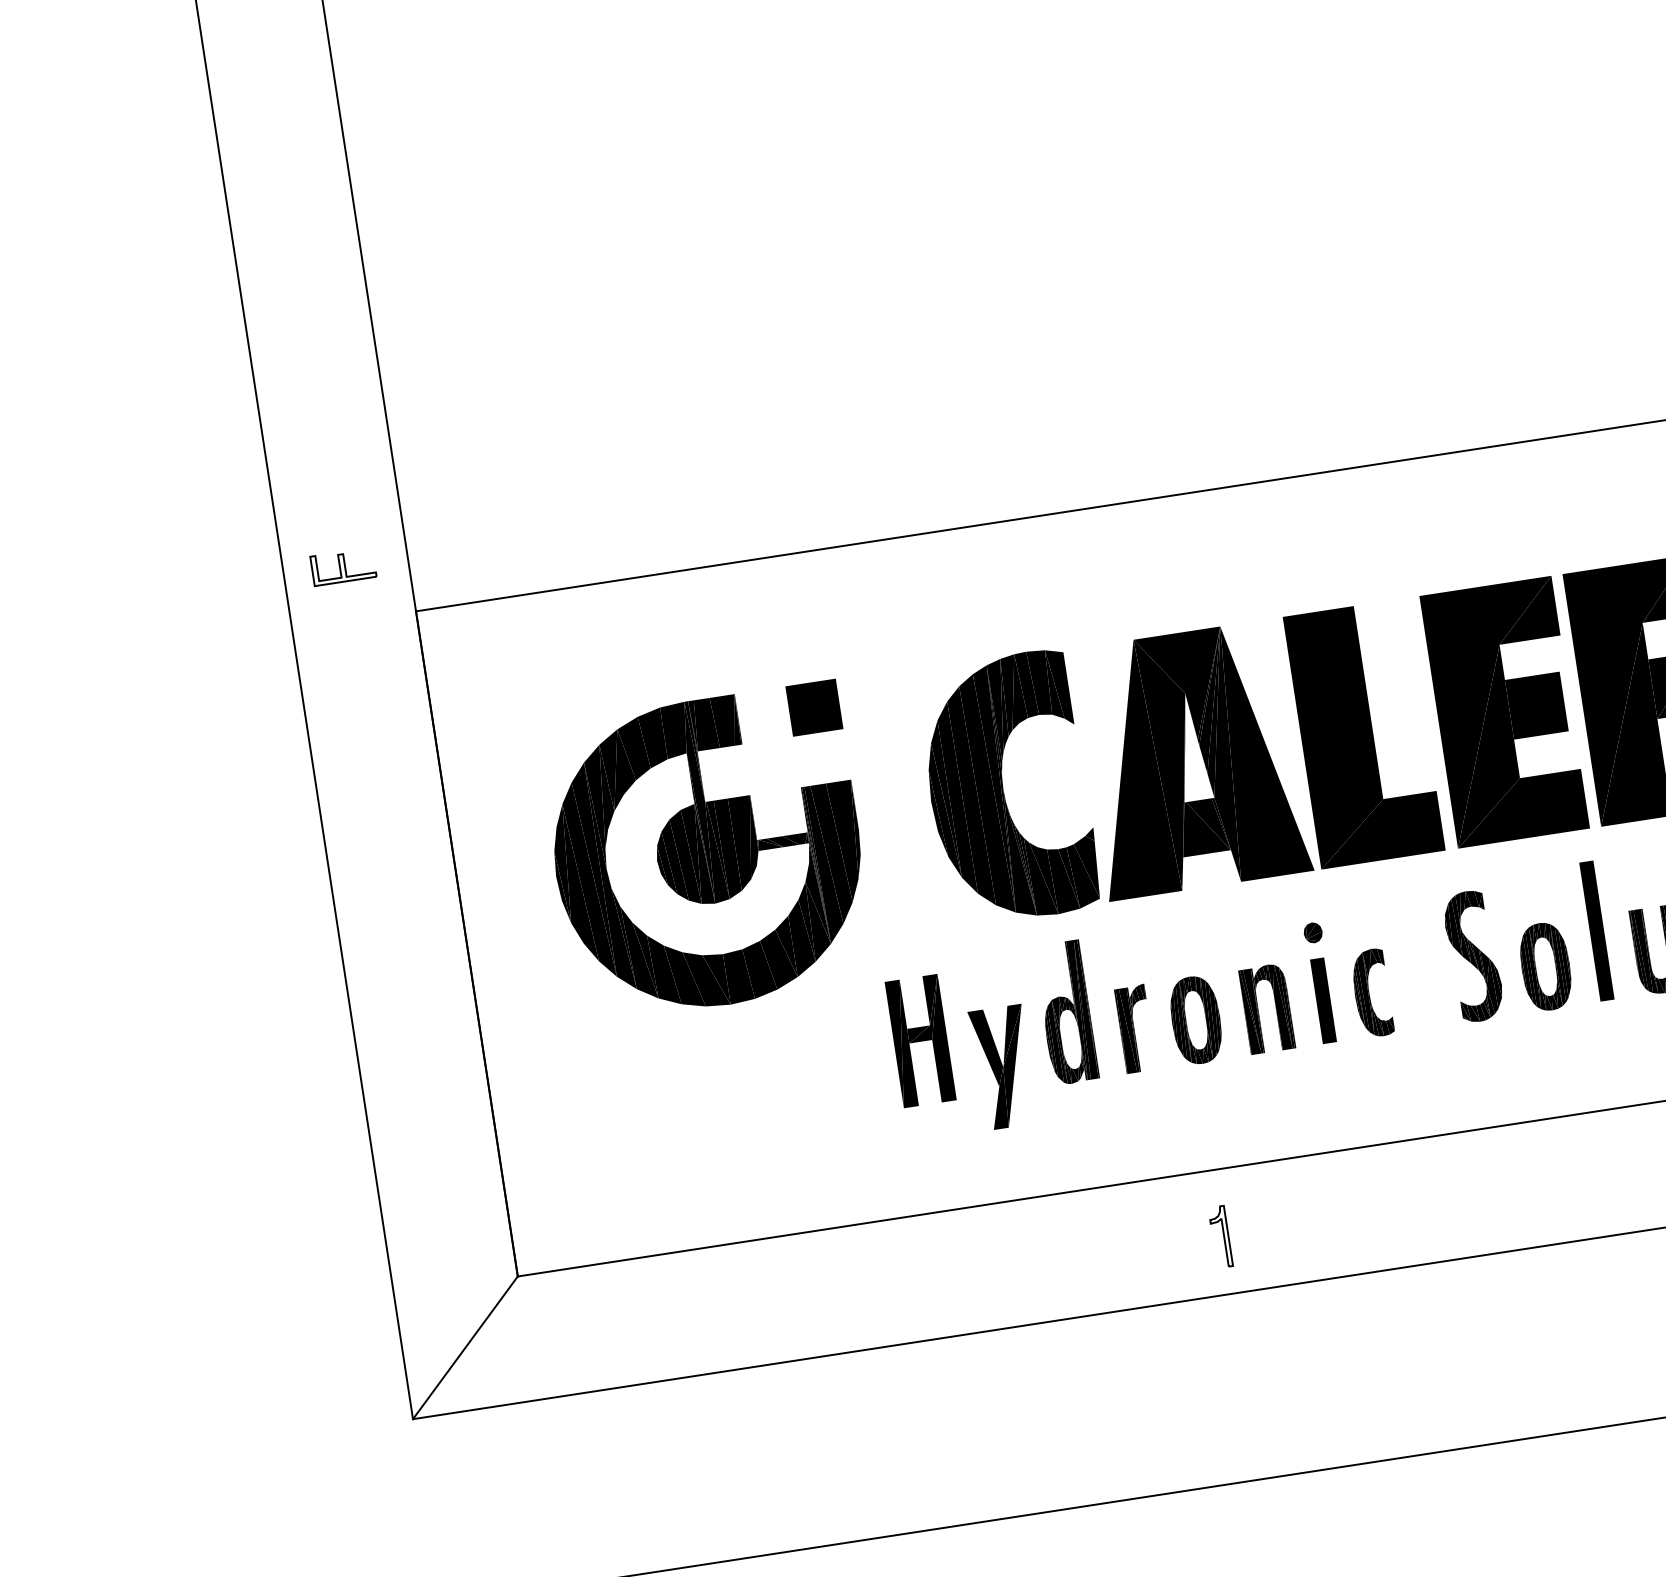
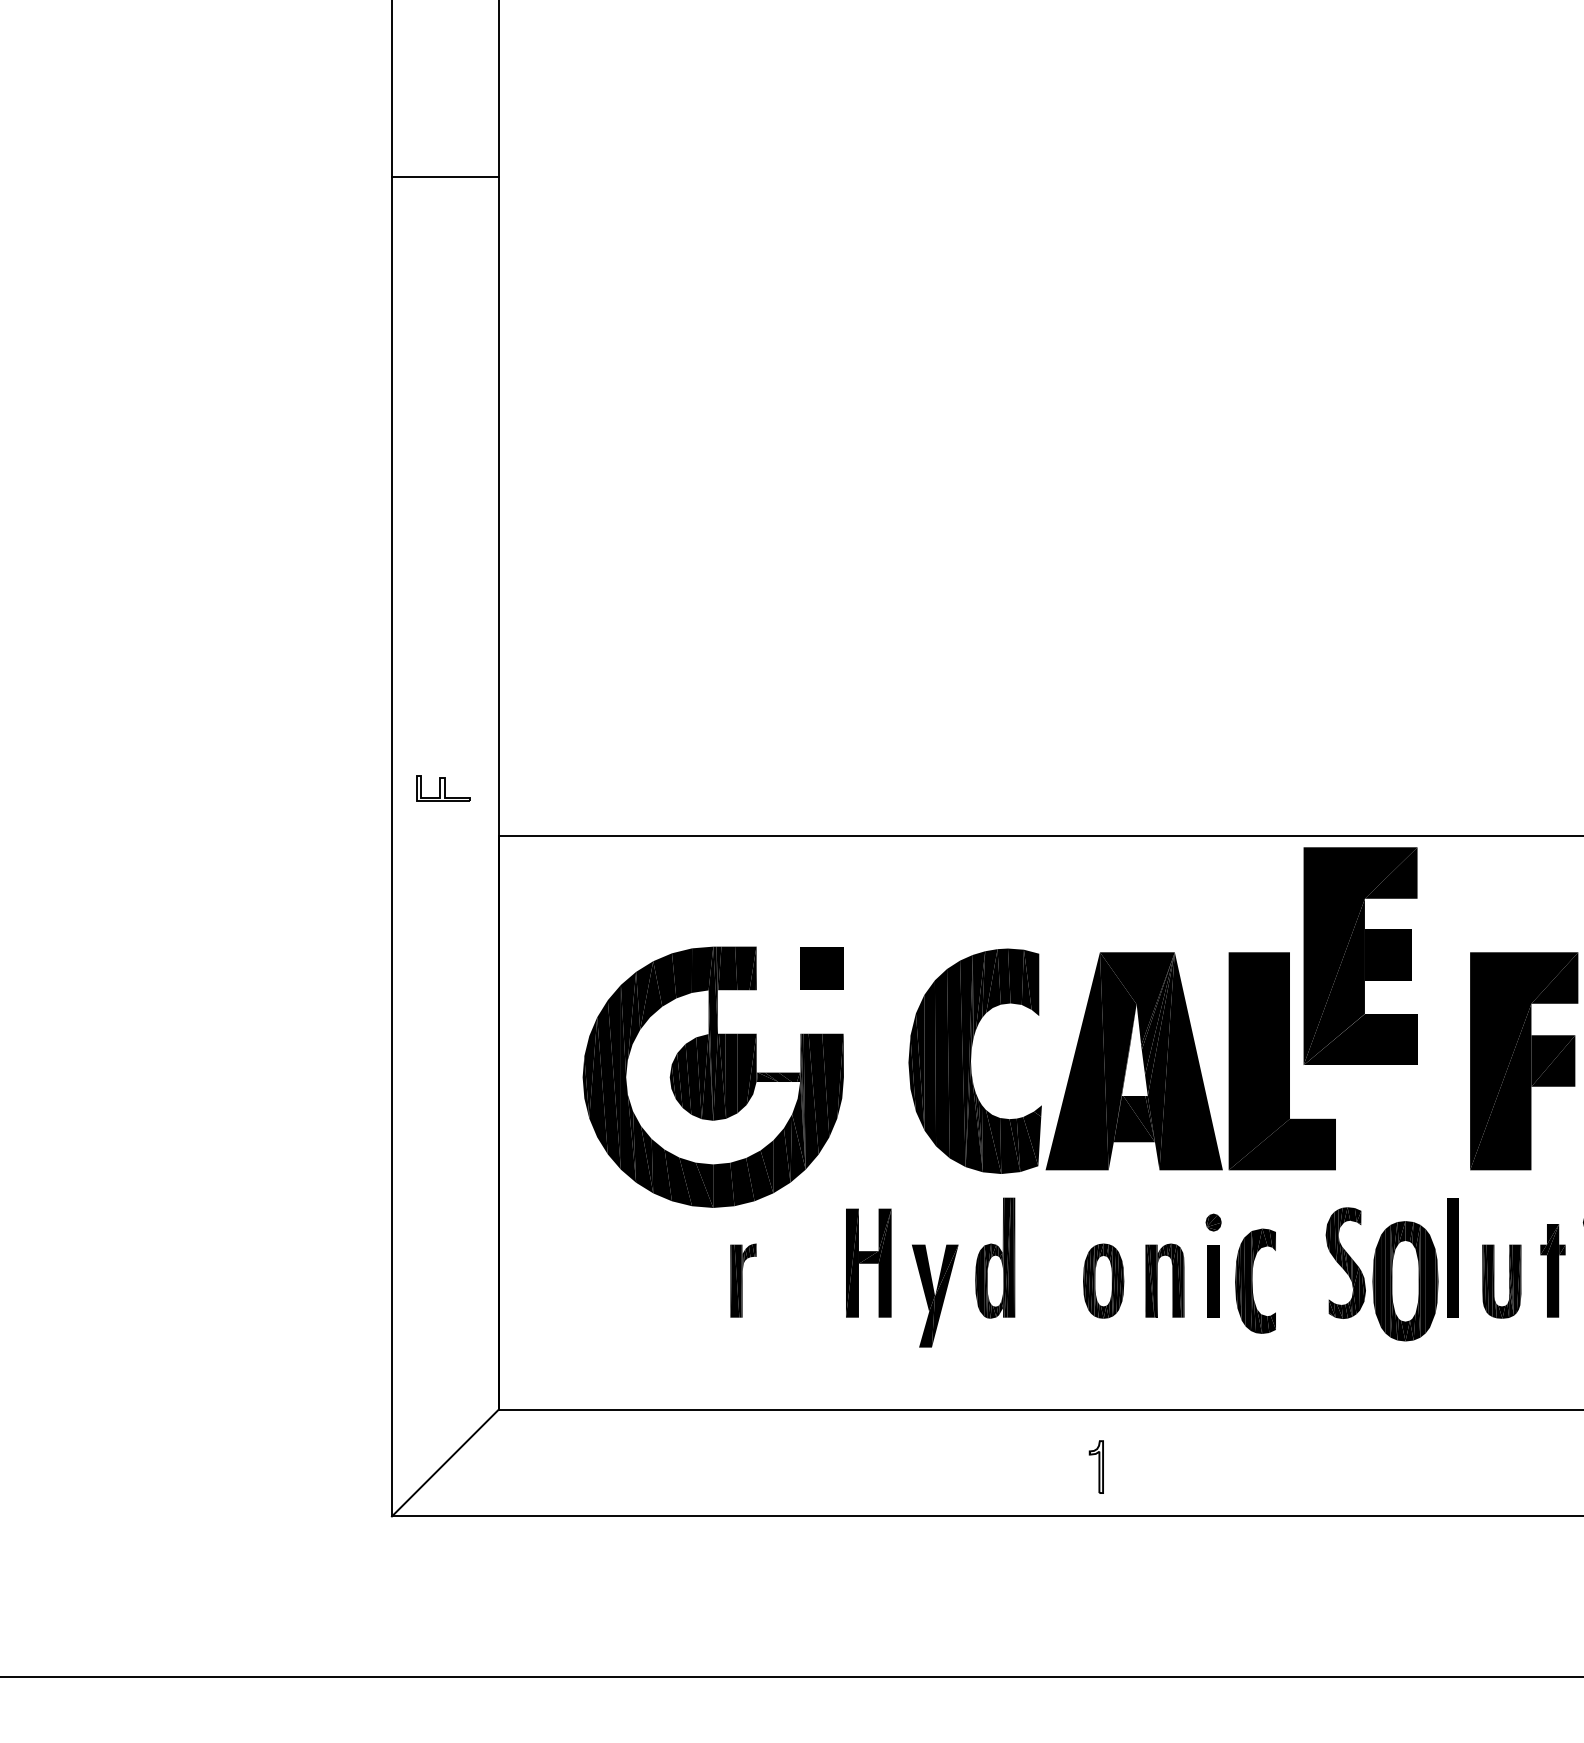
part: (1504, 711) -> (1360, 955), moved
part: (1544, 966) -> (1404, 1280), size x1.6
part: (1370, 992) -> (1254, 1280), size x1.4
part: (1135, 1028) -> (743, 1280), moved

